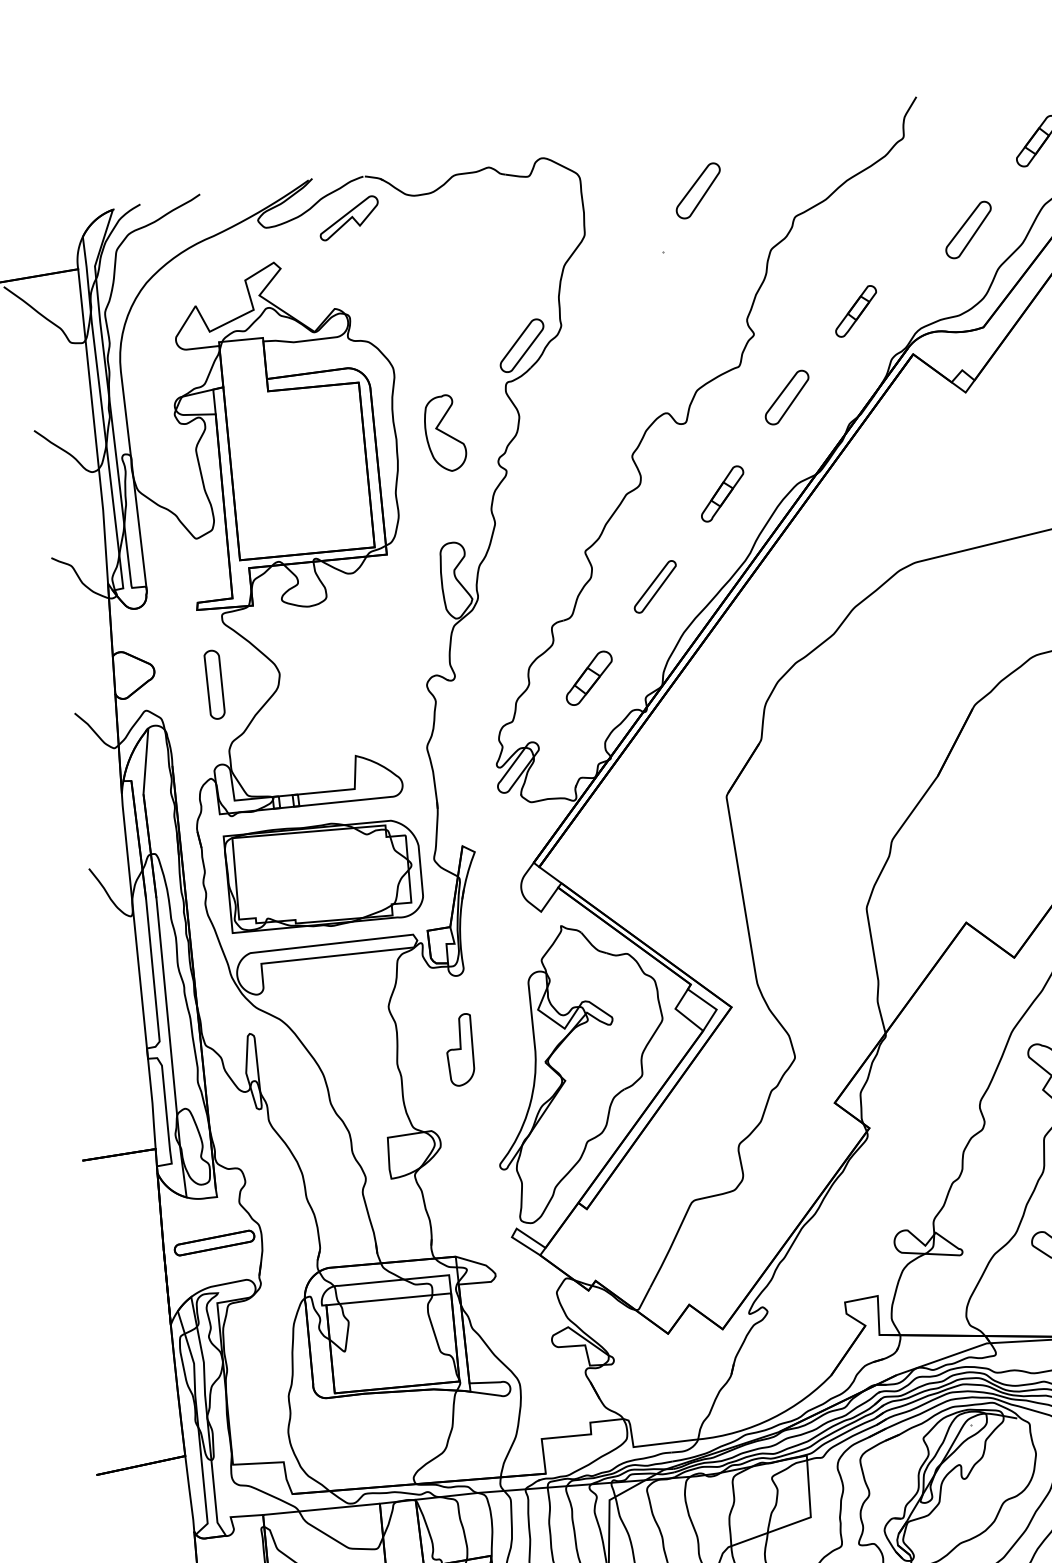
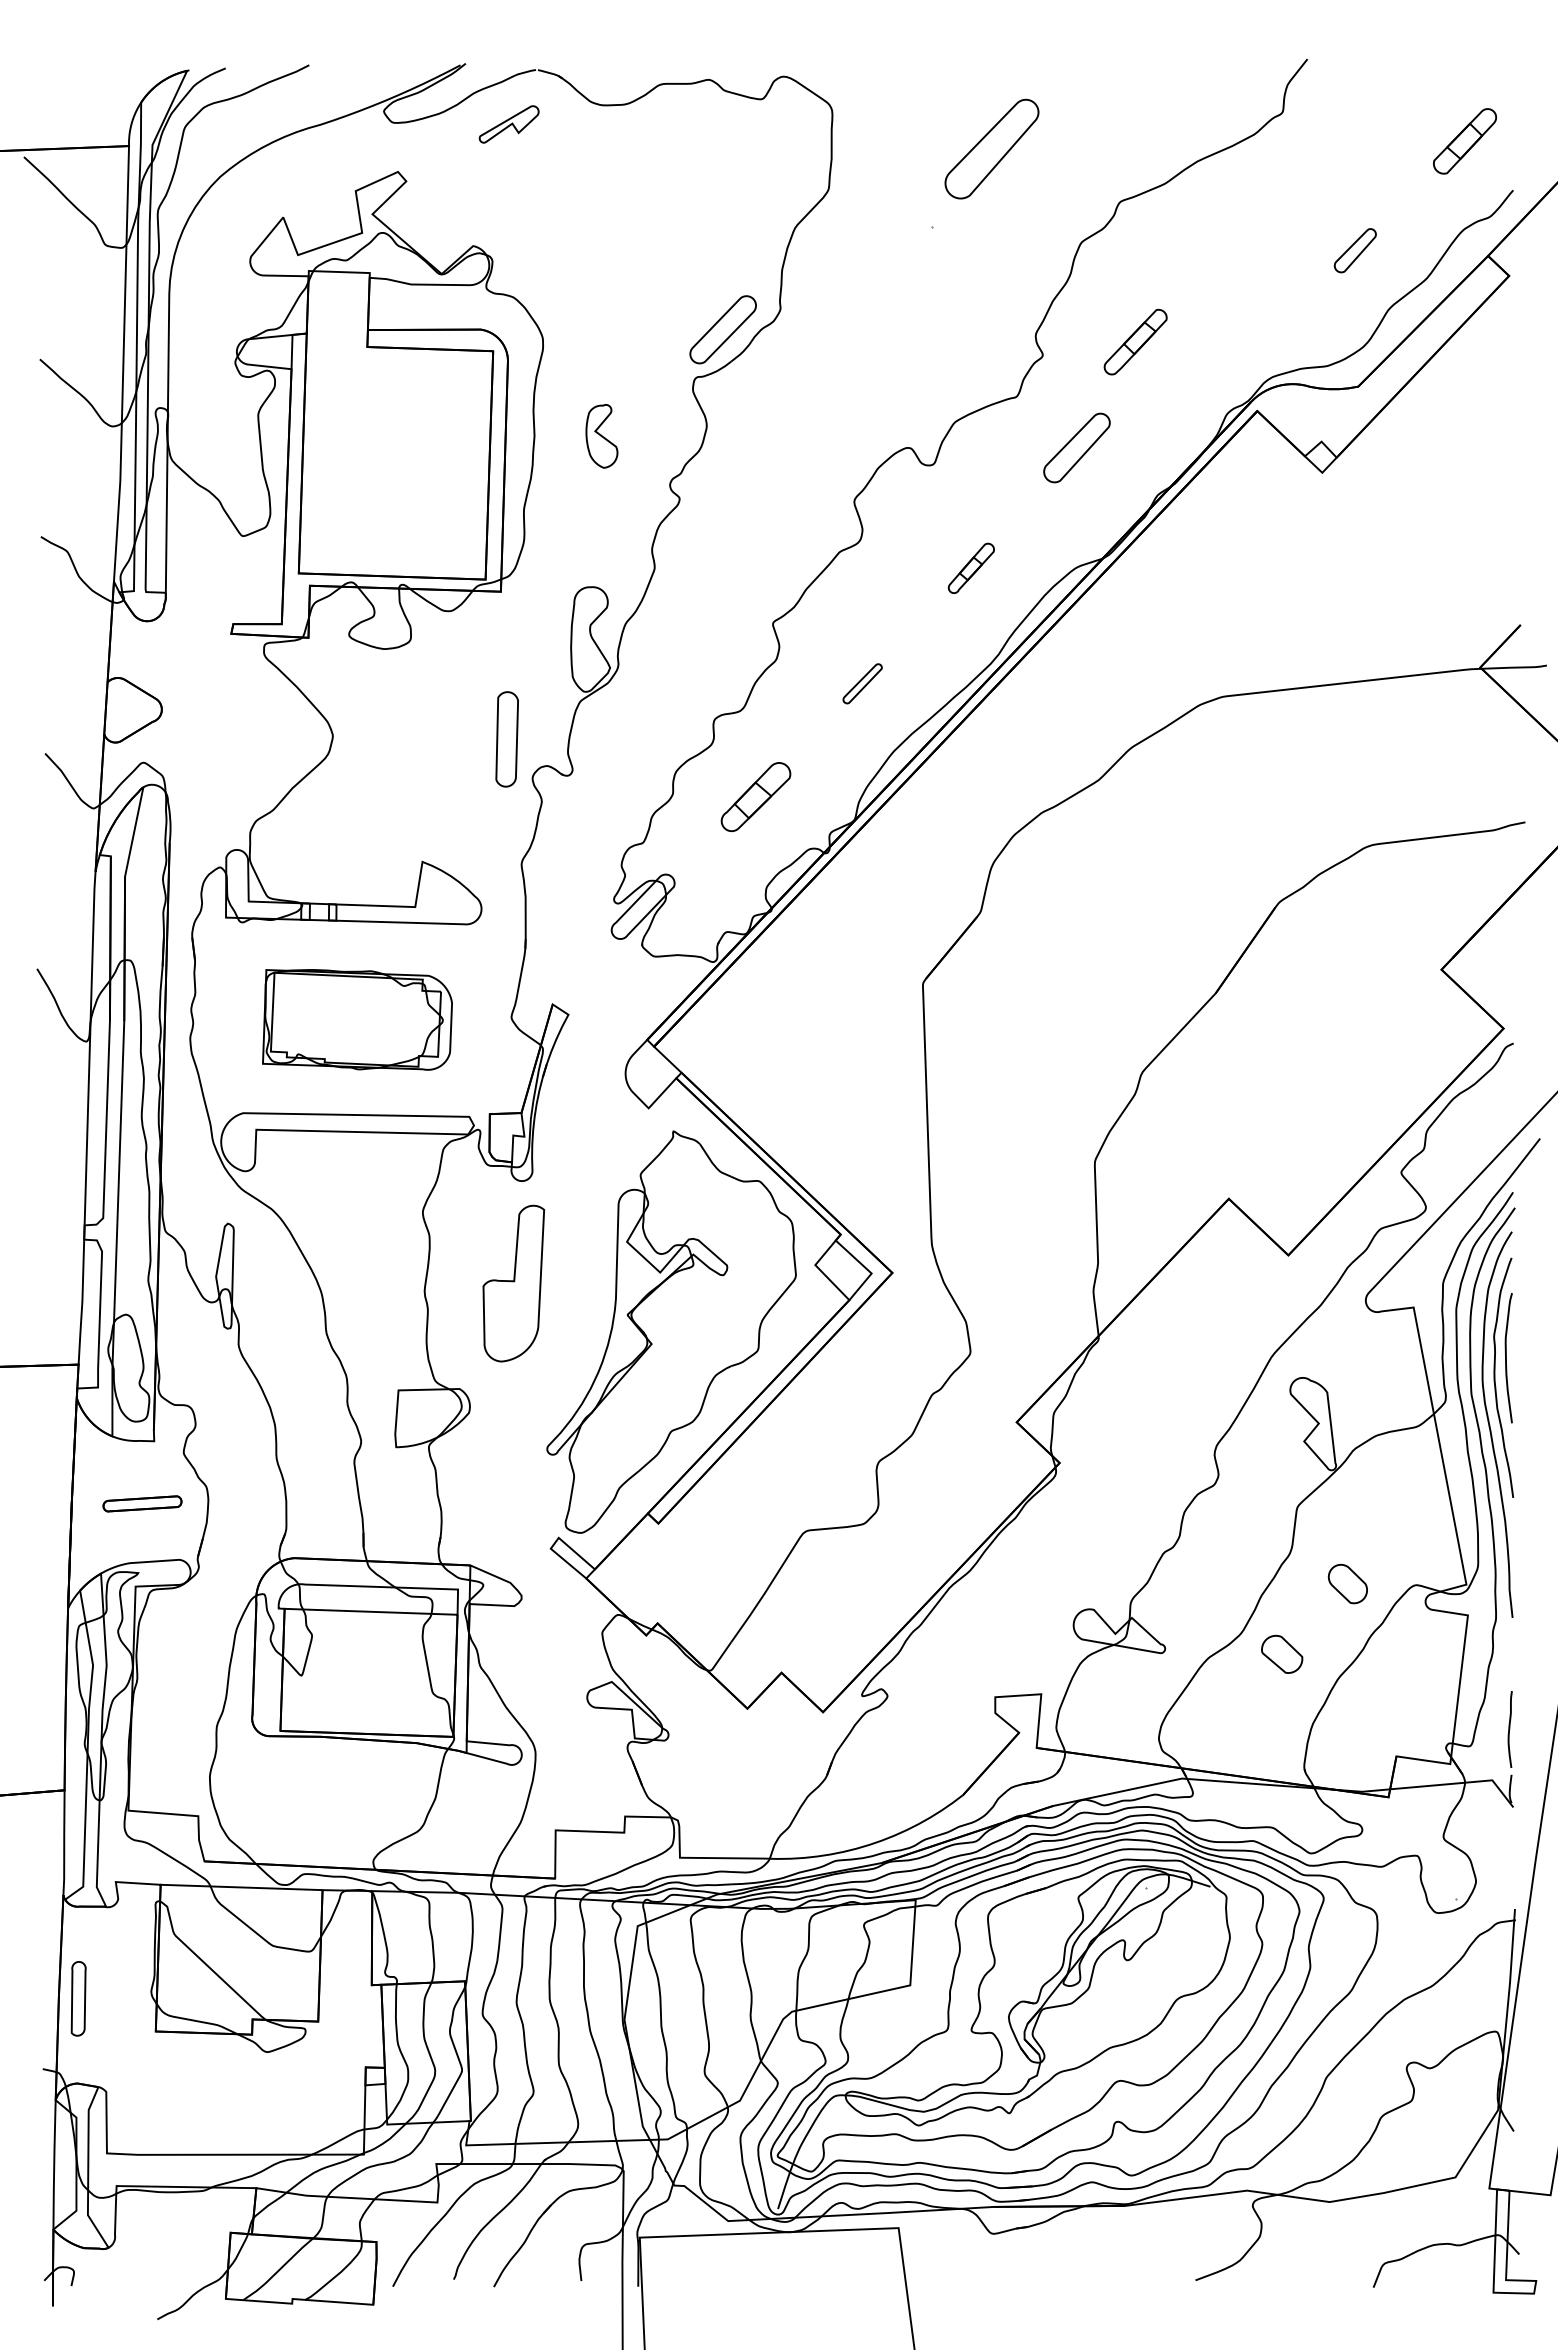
part: (698, 191) -> (992, 149), size x1.4
part: (349, 218) -> (509, 124), size x0.7
part: (968, 229) -> (1355, 250), size x0.6
part: (855, 310) -> (1135, 341), moved
part: (444, 433) -> (601, 436), size x0.6
part: (722, 494) -> (971, 568), size x0.7
part: (655, 586) -> (862, 683), size x0.6
part: (214, 684) -> (506, 739), moved
part: (323, 875) -> (357, 1019), size x0.7
part: (460, 1049) -> (513, 1282), size x1.6
part: (214, 1242) -> (142, 1503), size x0.7

